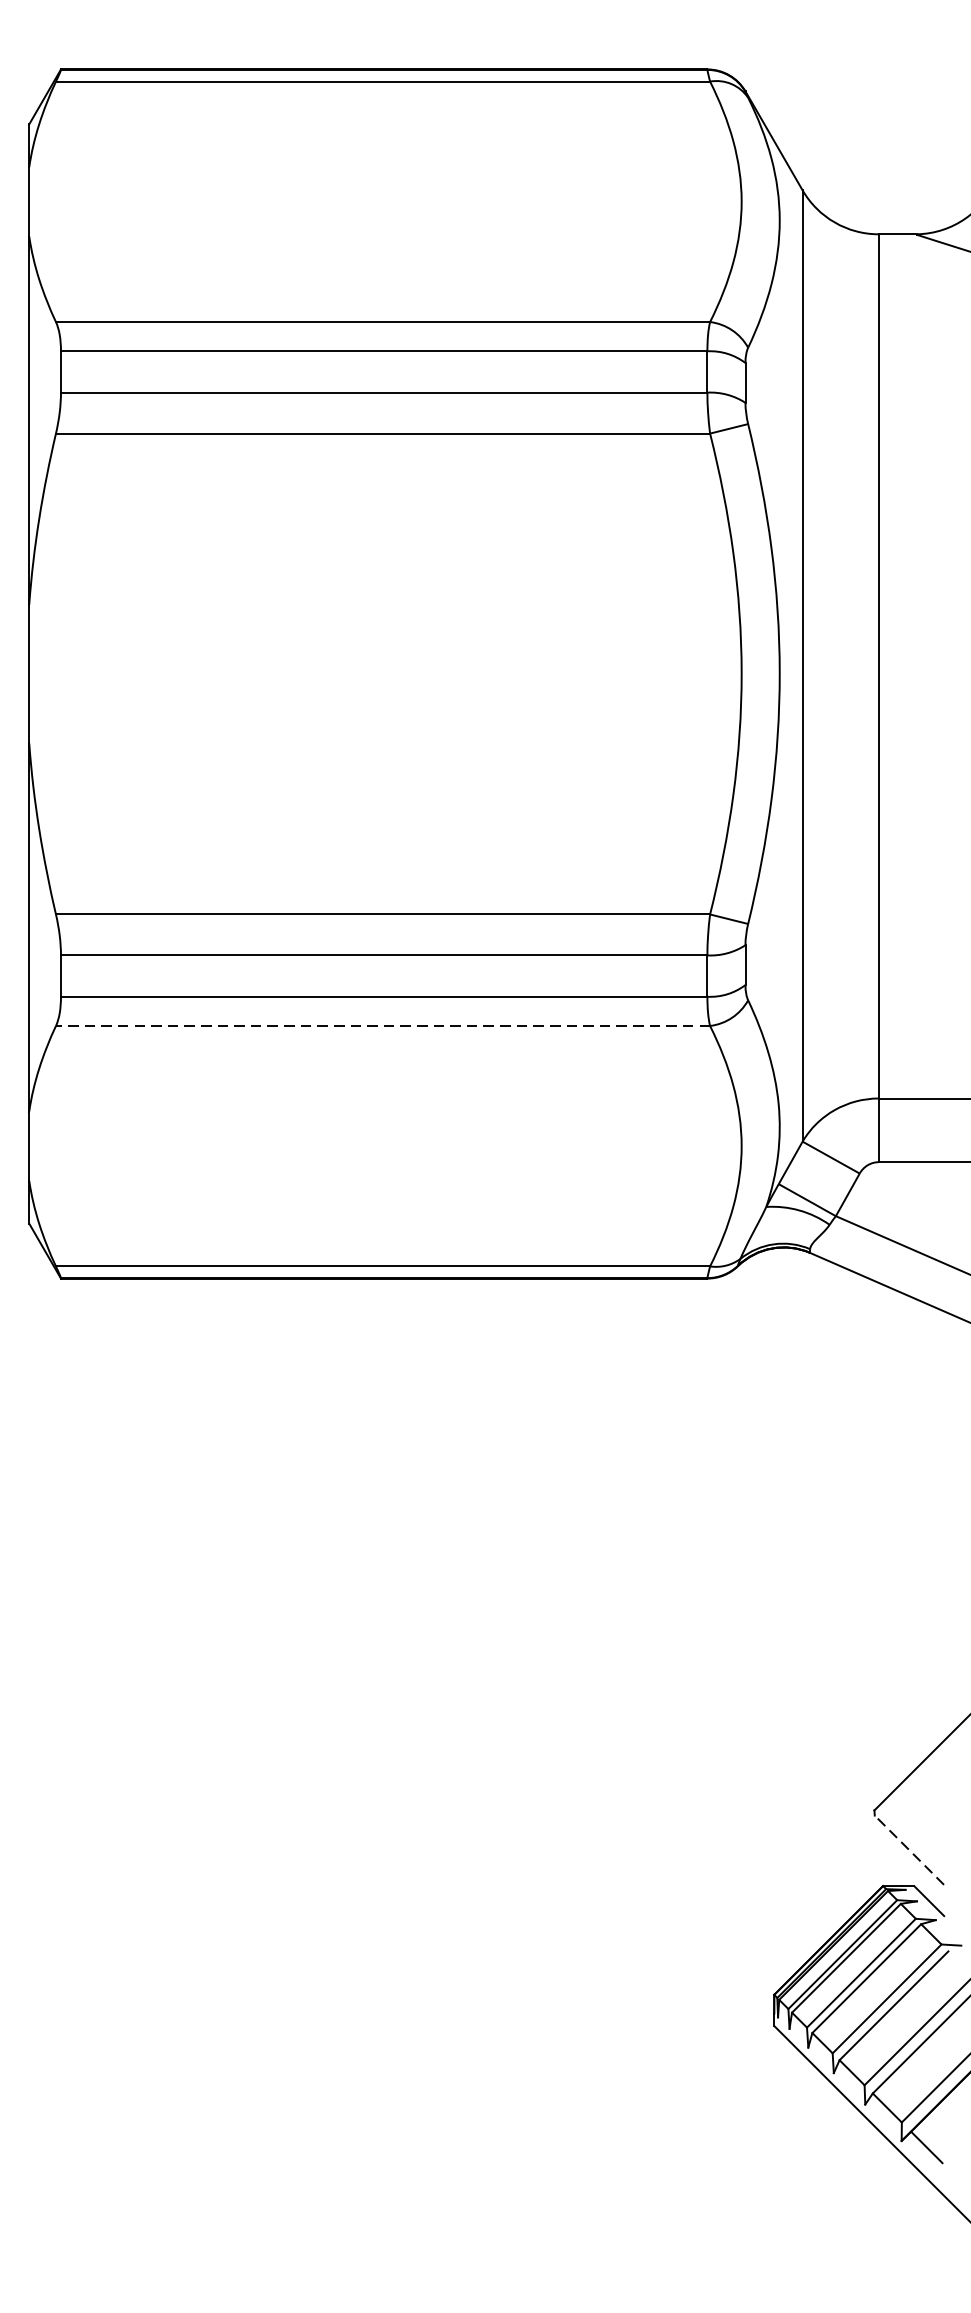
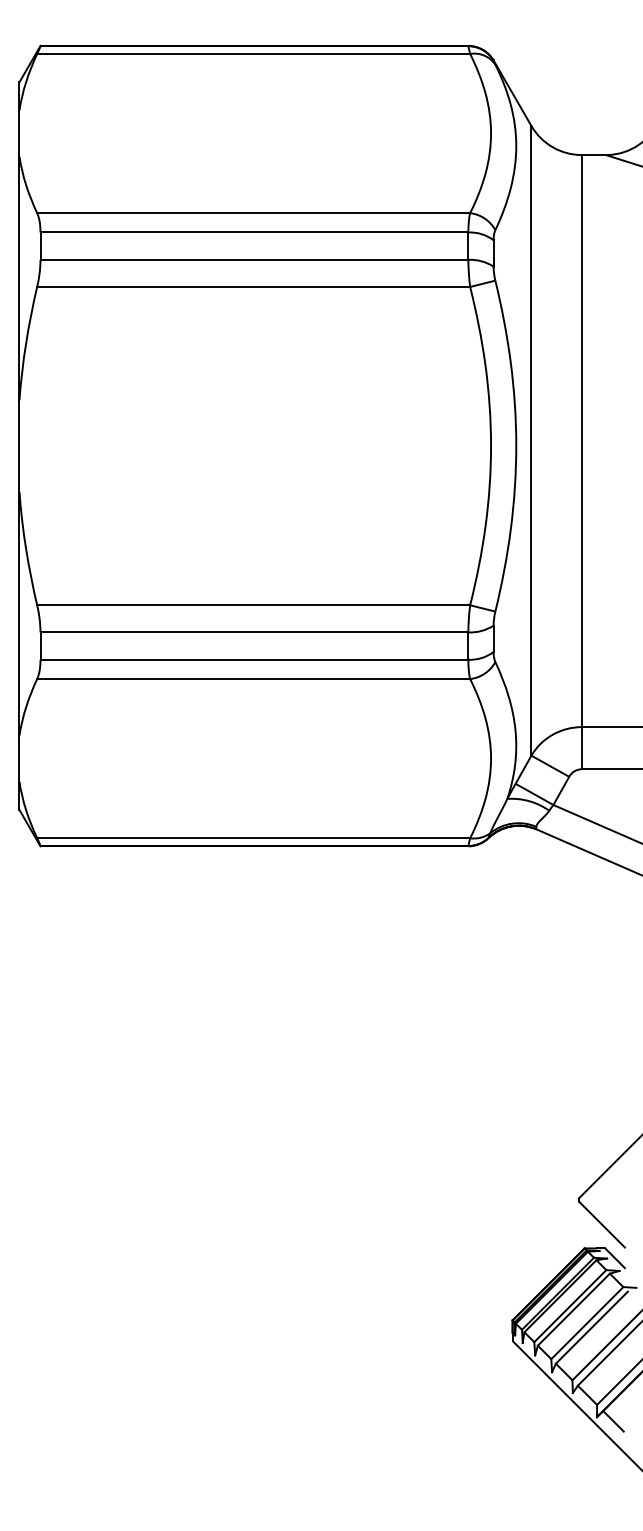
line: (382, 1026) -> (253, 679), dashed -> solid
line: (908, 1849) -> (601, 1224), dashed -> solid

